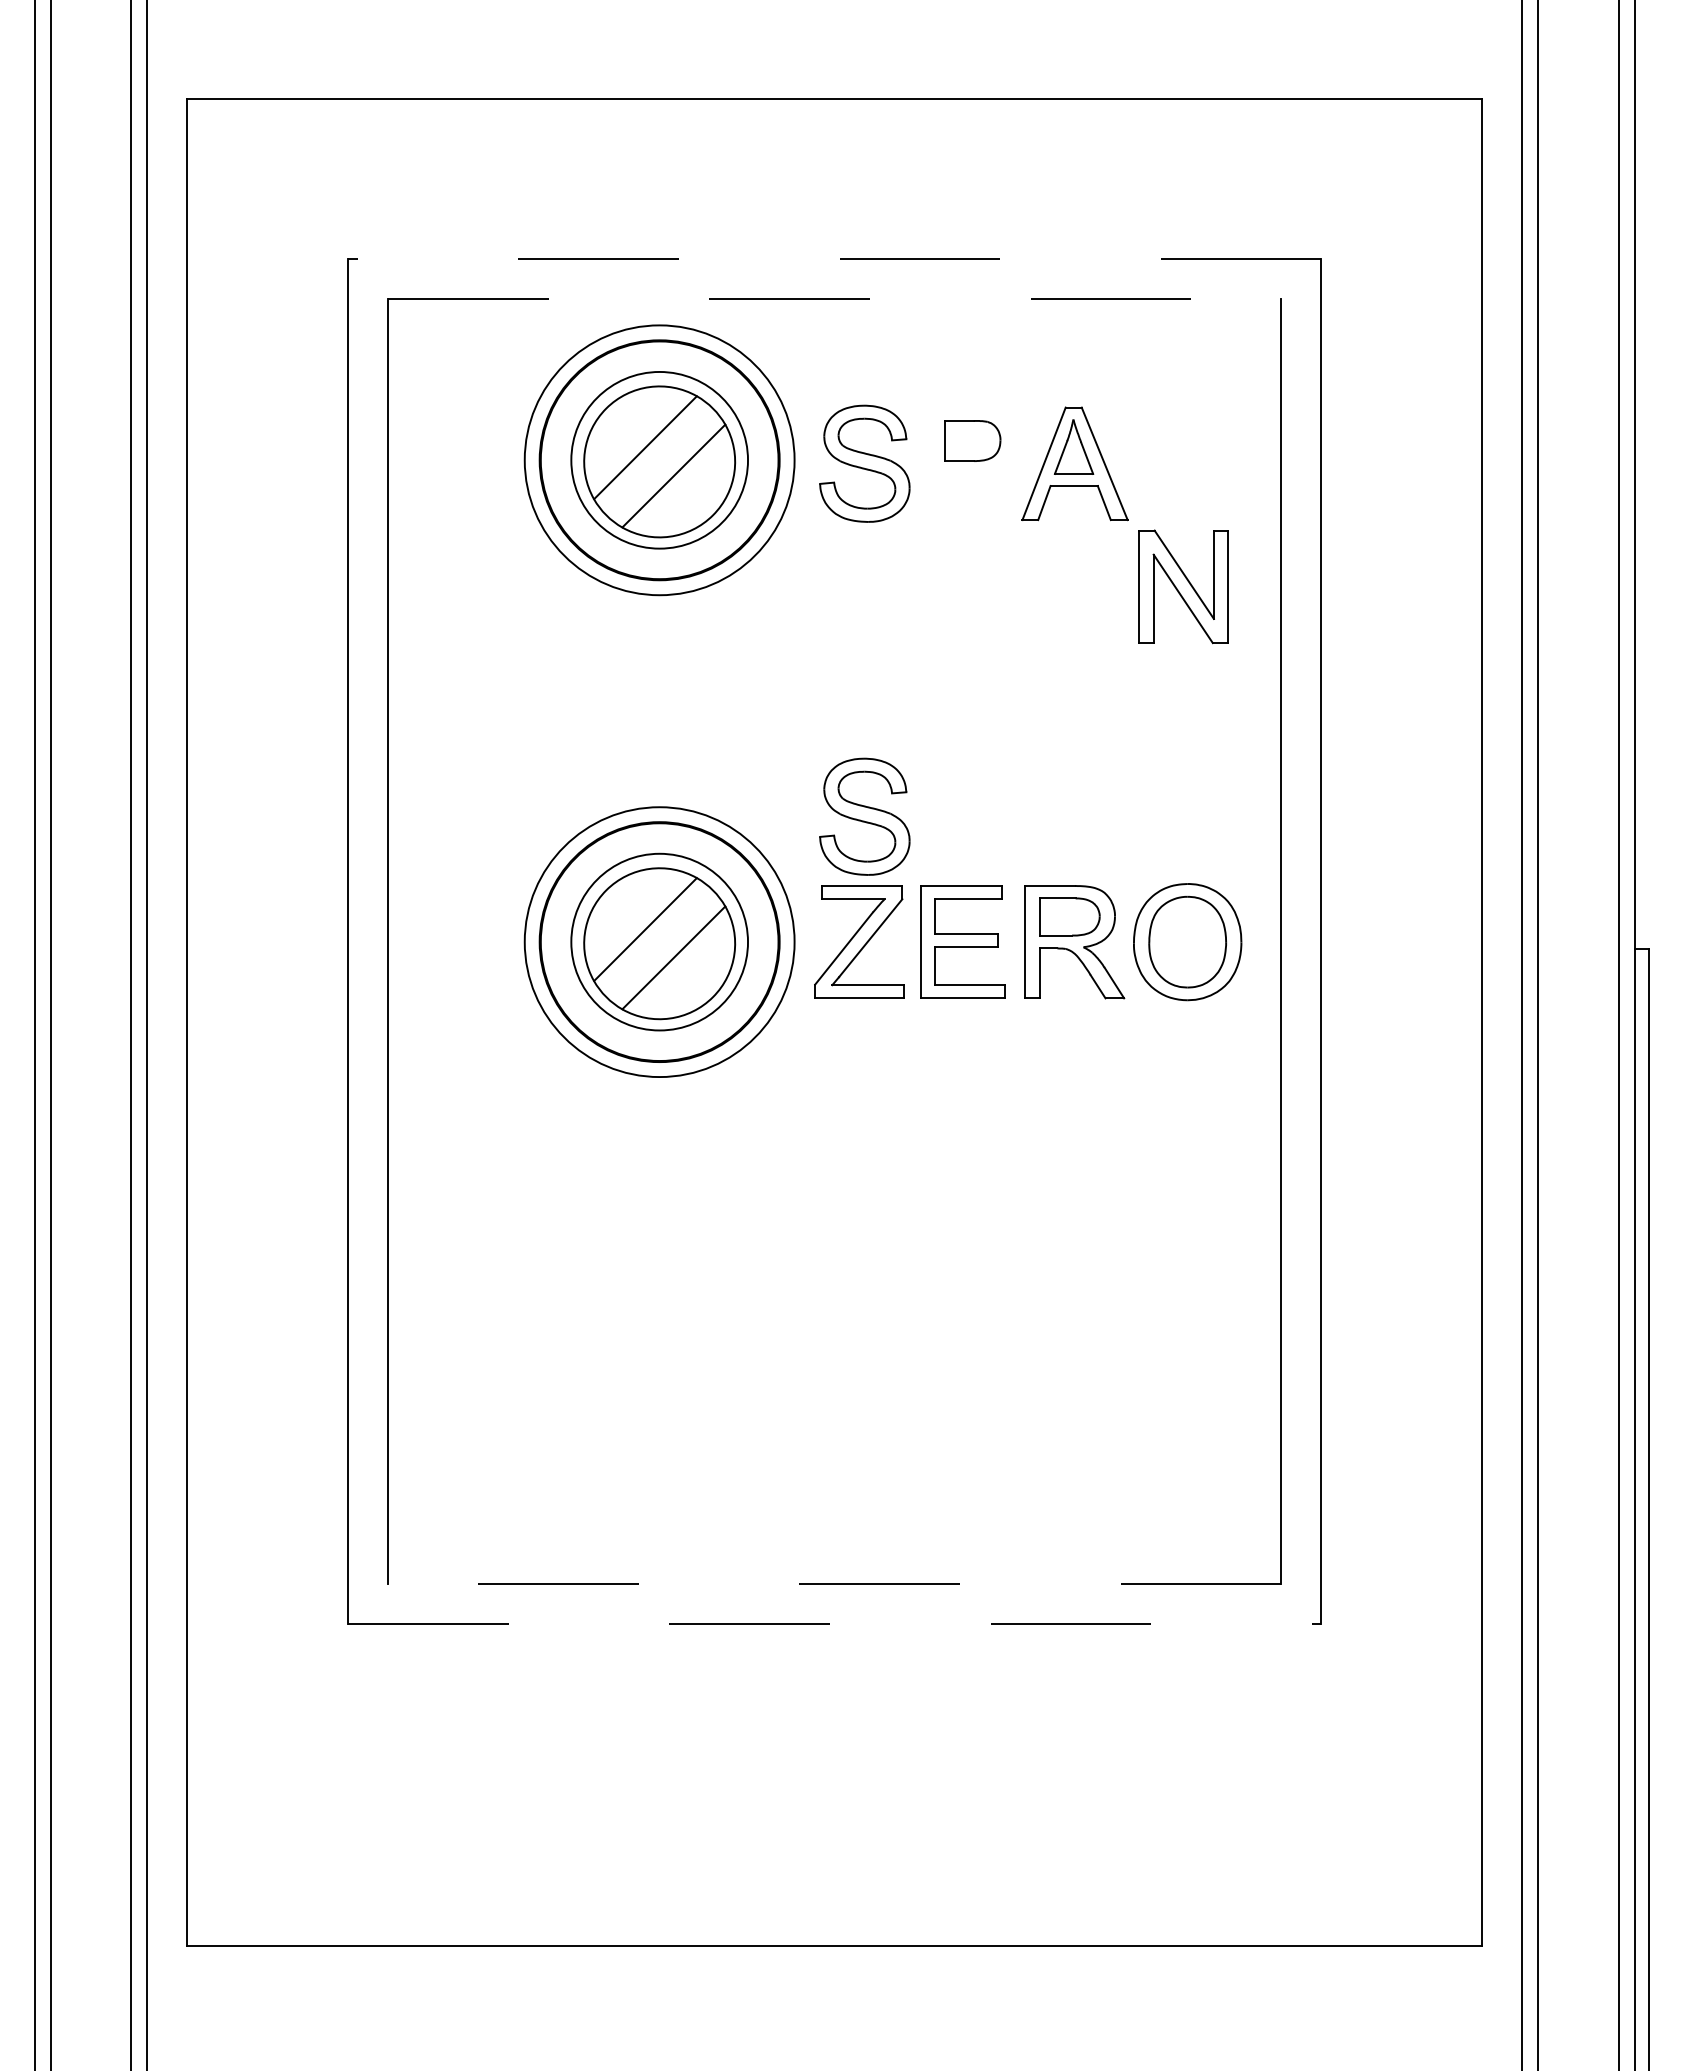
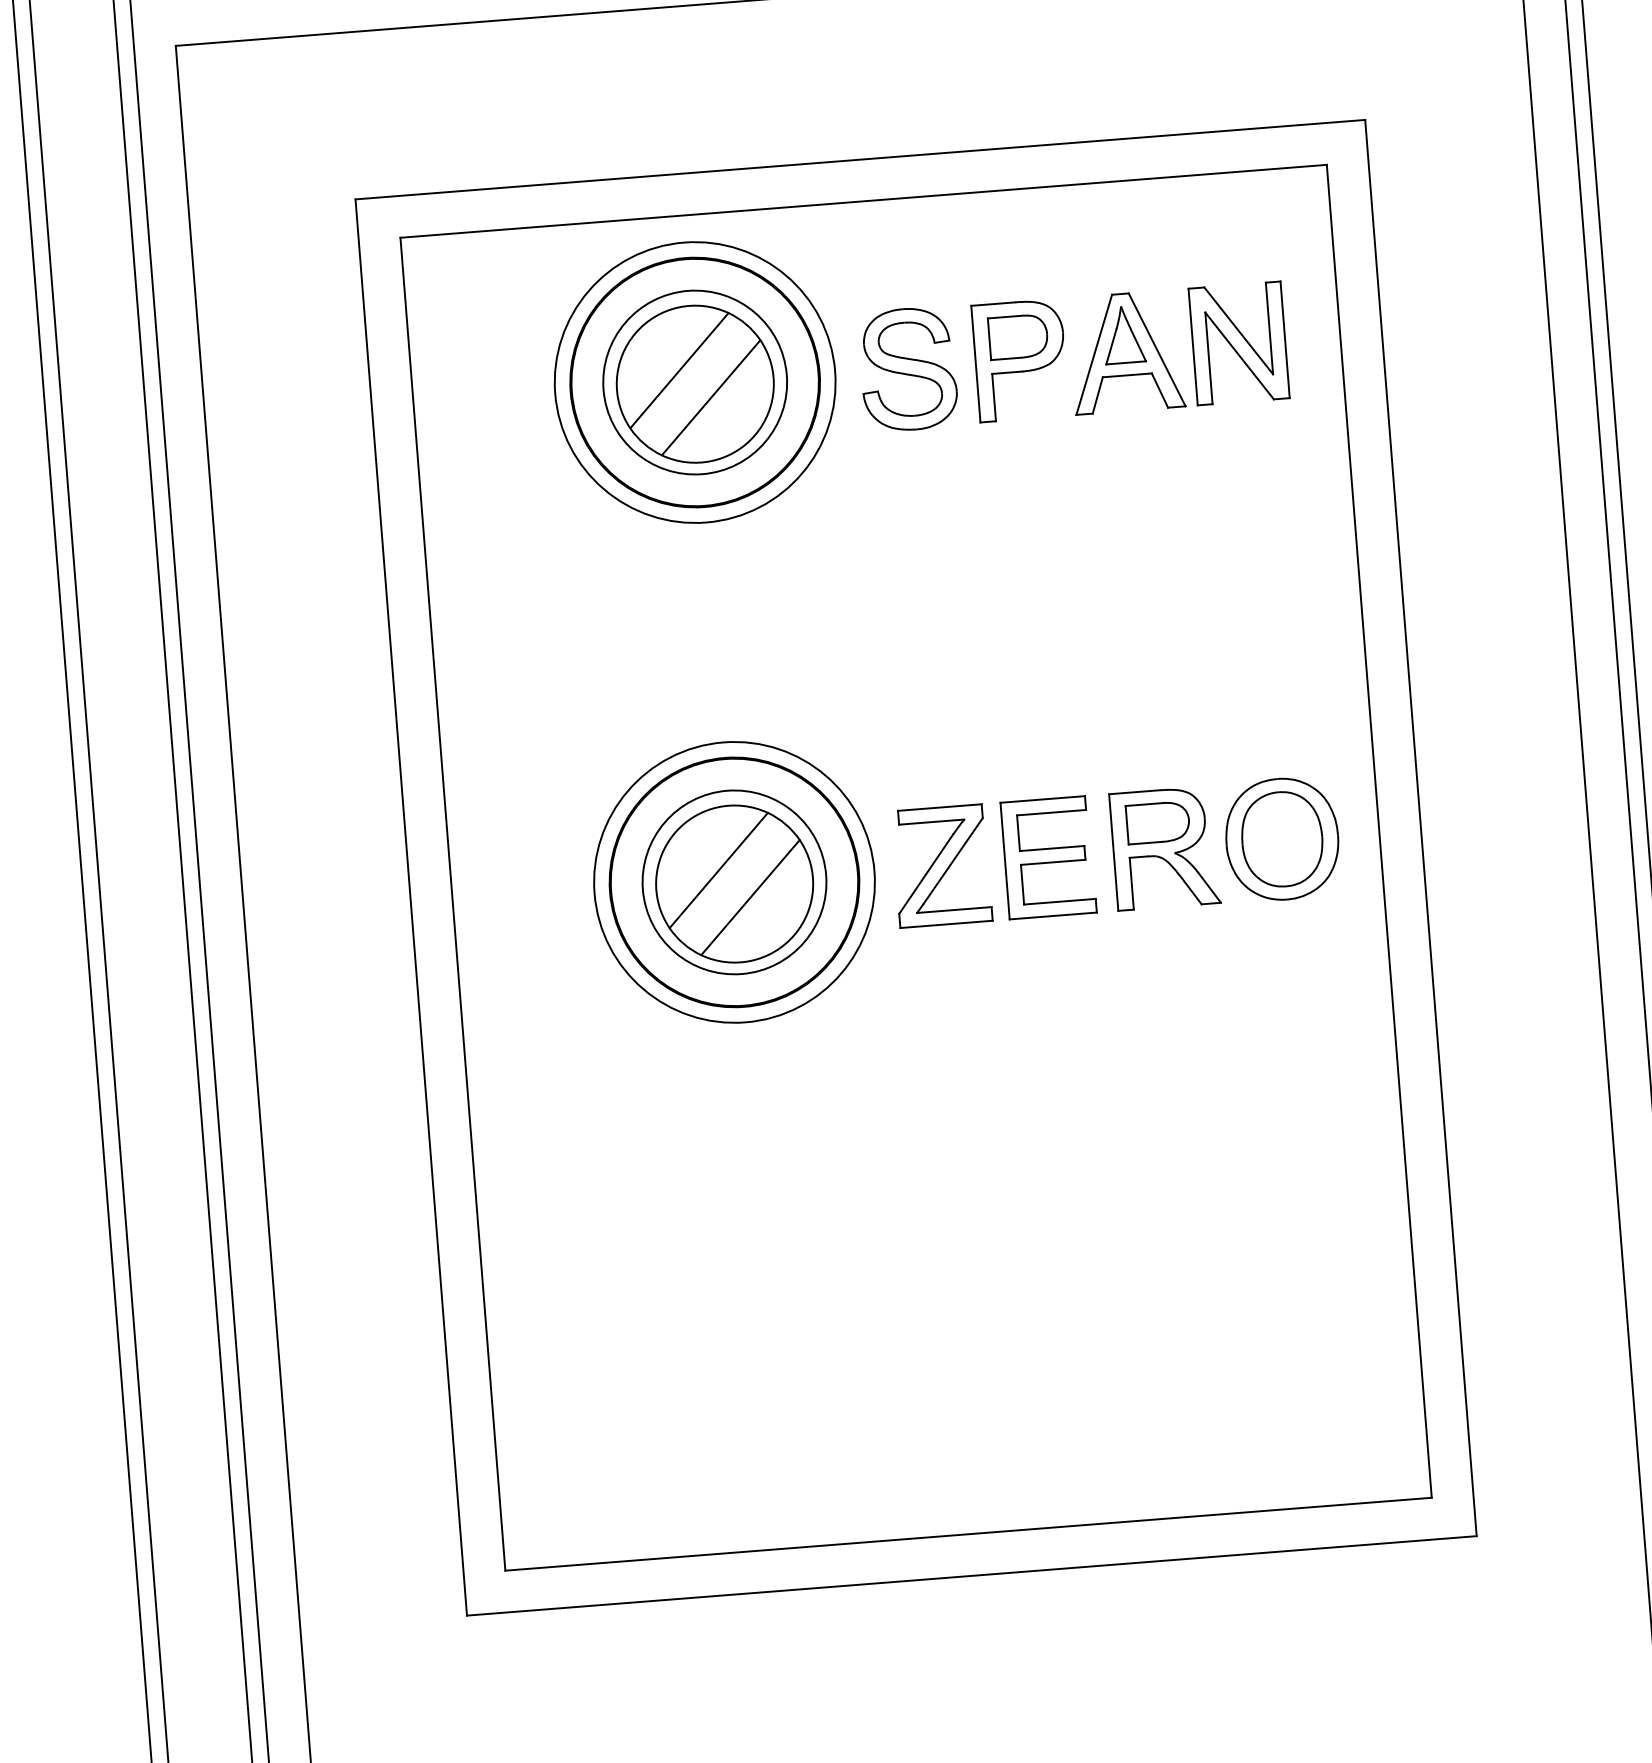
line: (834, 259) -> (860, 159), dashed -> solid
line: (835, 299) -> (864, 201), dashed -> solid
part: (972, 463) -> (1019, 360), added
part: (1183, 586) -> (1238, 343), moved
part: (864, 816) -> (936, 735), removed
line: (834, 1584) -> (968, 1534), dashed -> solid
line: (834, 1624) -> (971, 1576), dashed -> solid

